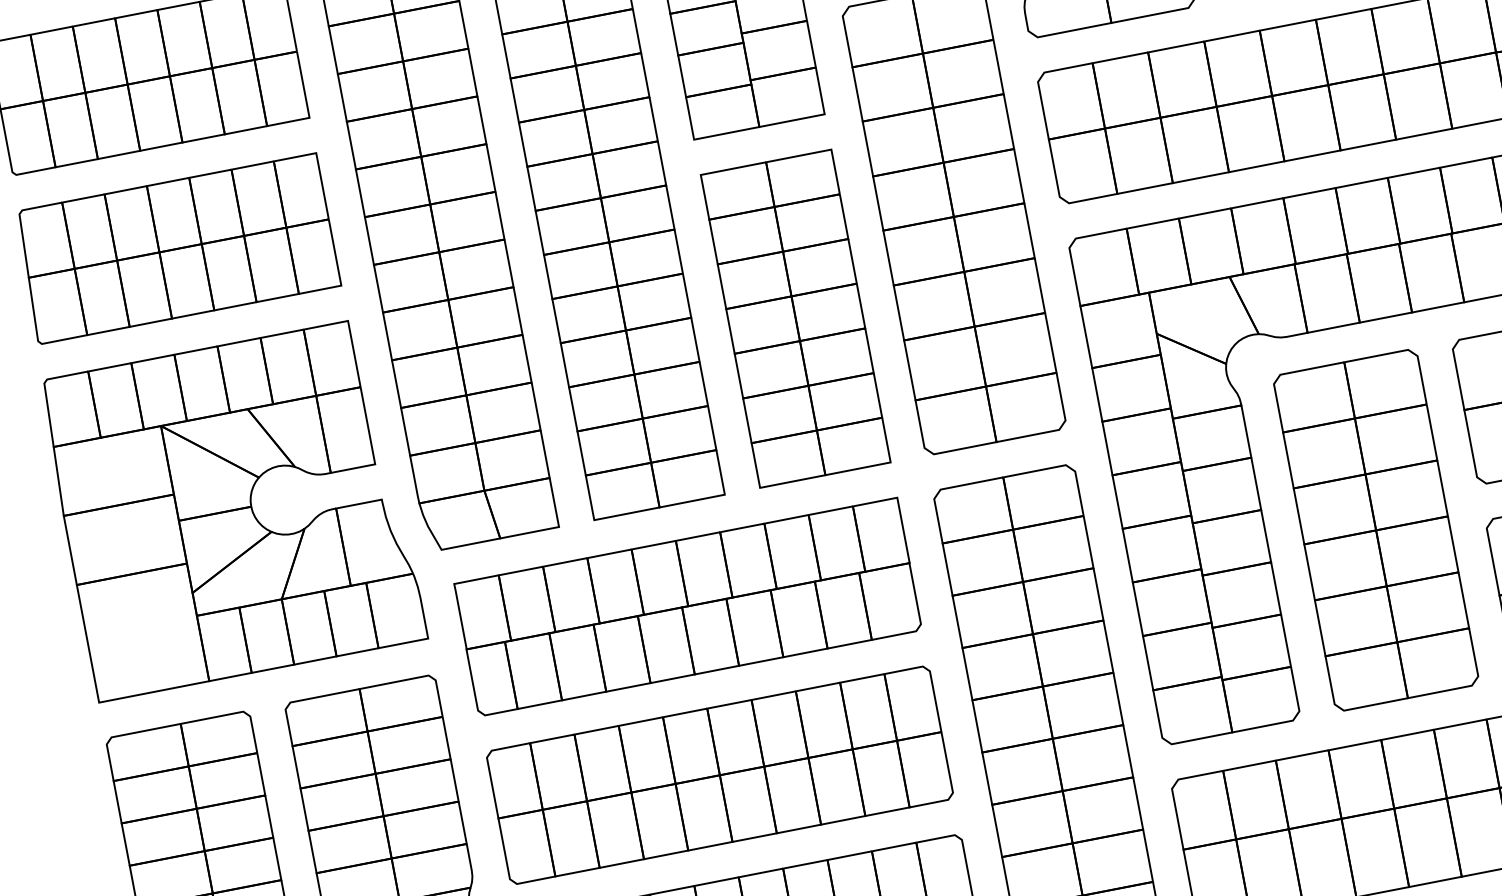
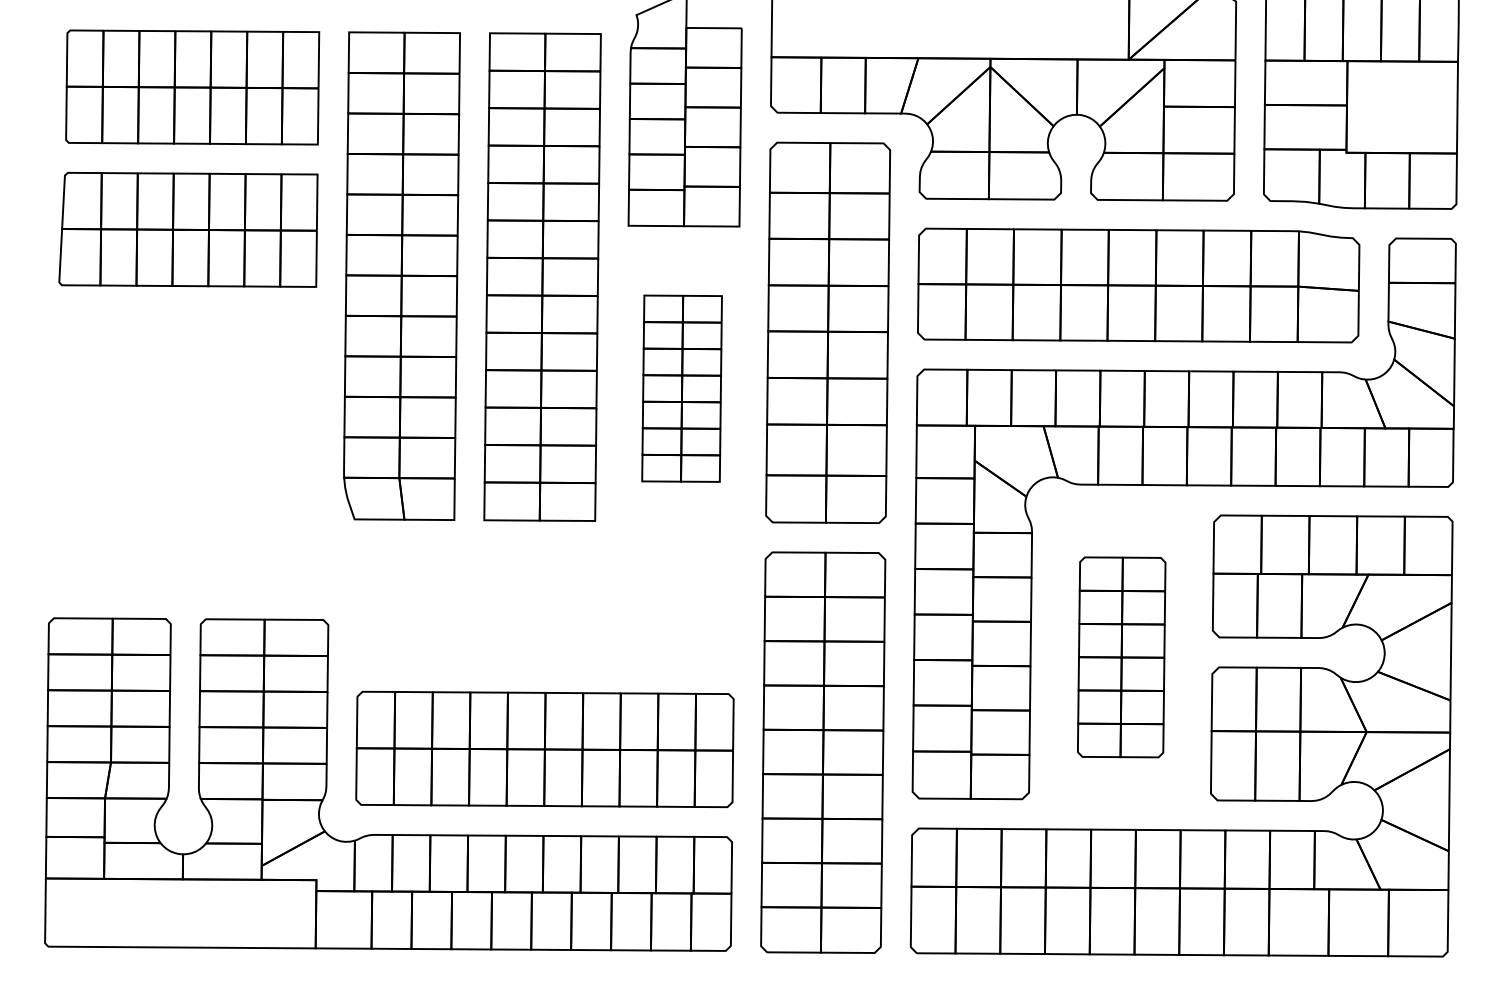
part: (794, 318) -> (681, 388), size x0.7
part: (231, 510) -> (189, 452), removed
part: (1376, 530) -> (1121, 657), size x0.7
part: (687, 606) -> (546, 606), removed

